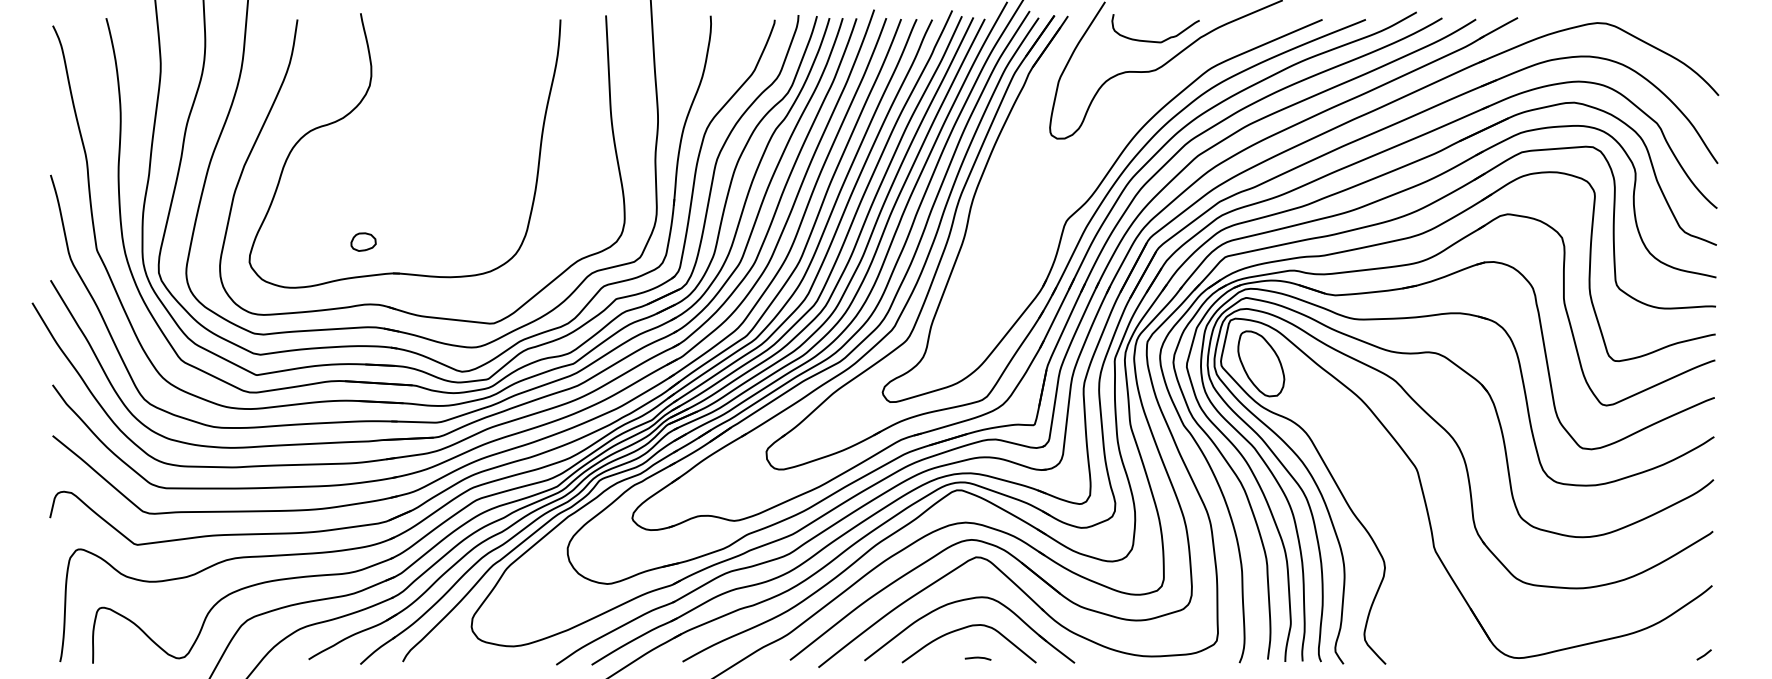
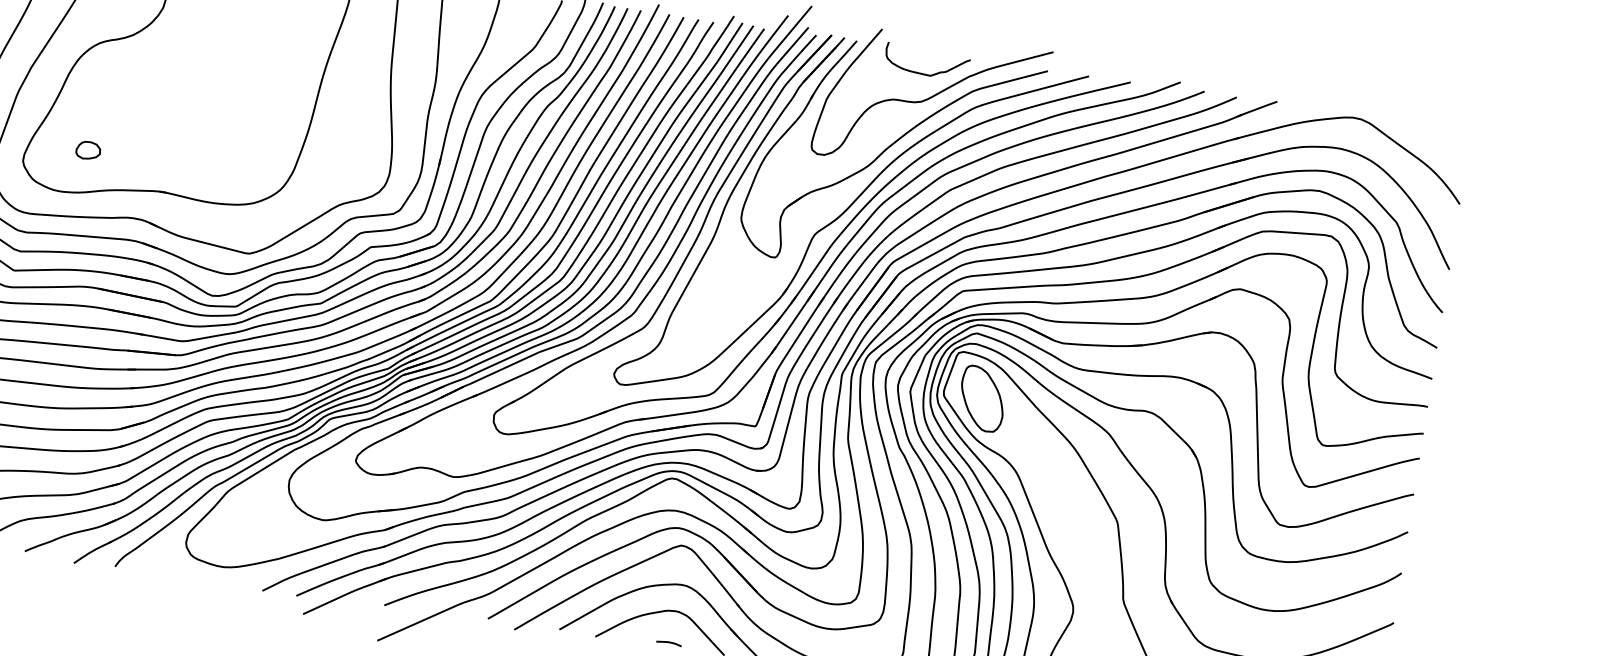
part: (1124, 128) -> (883, 153), added
part: (363, 241) -> (88, 149), moved

